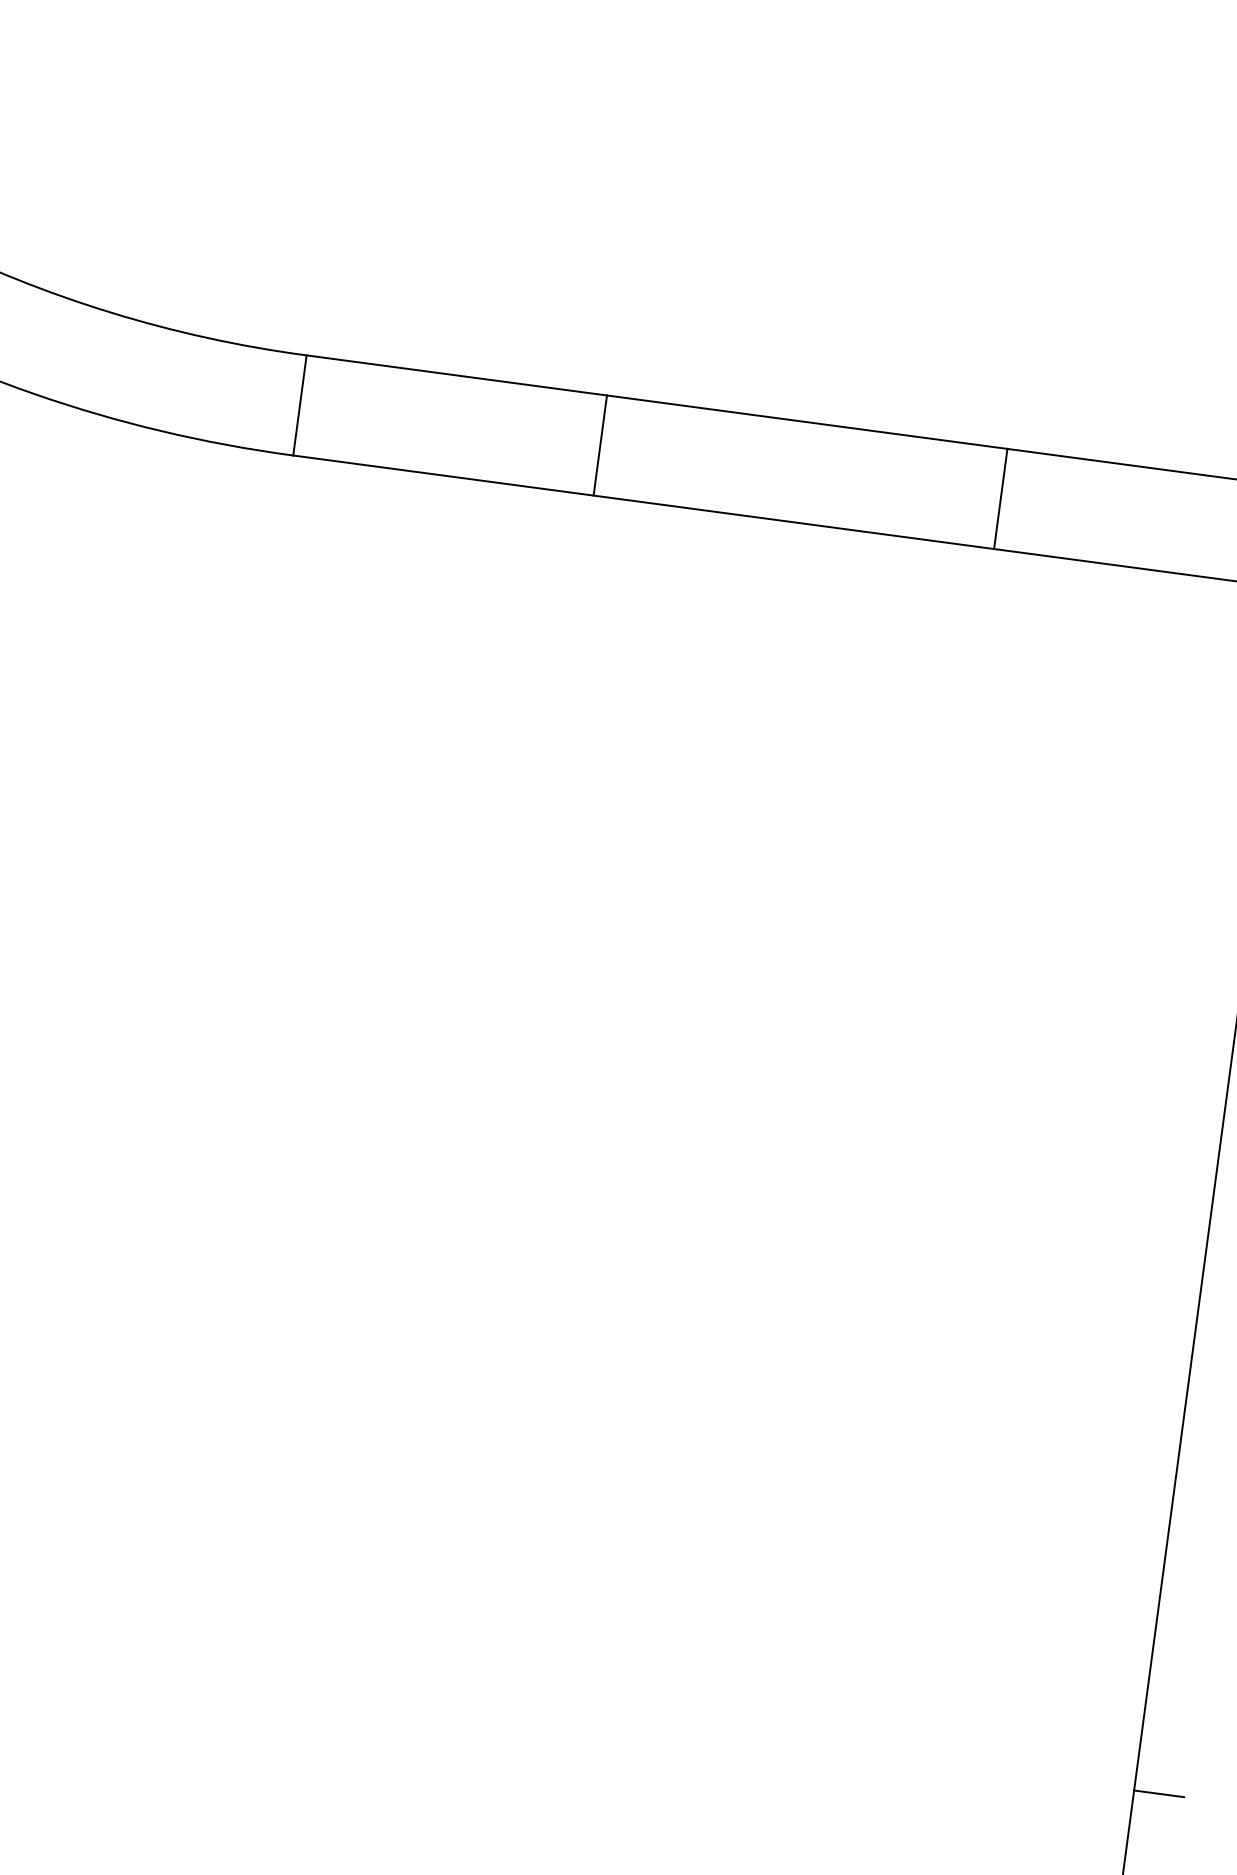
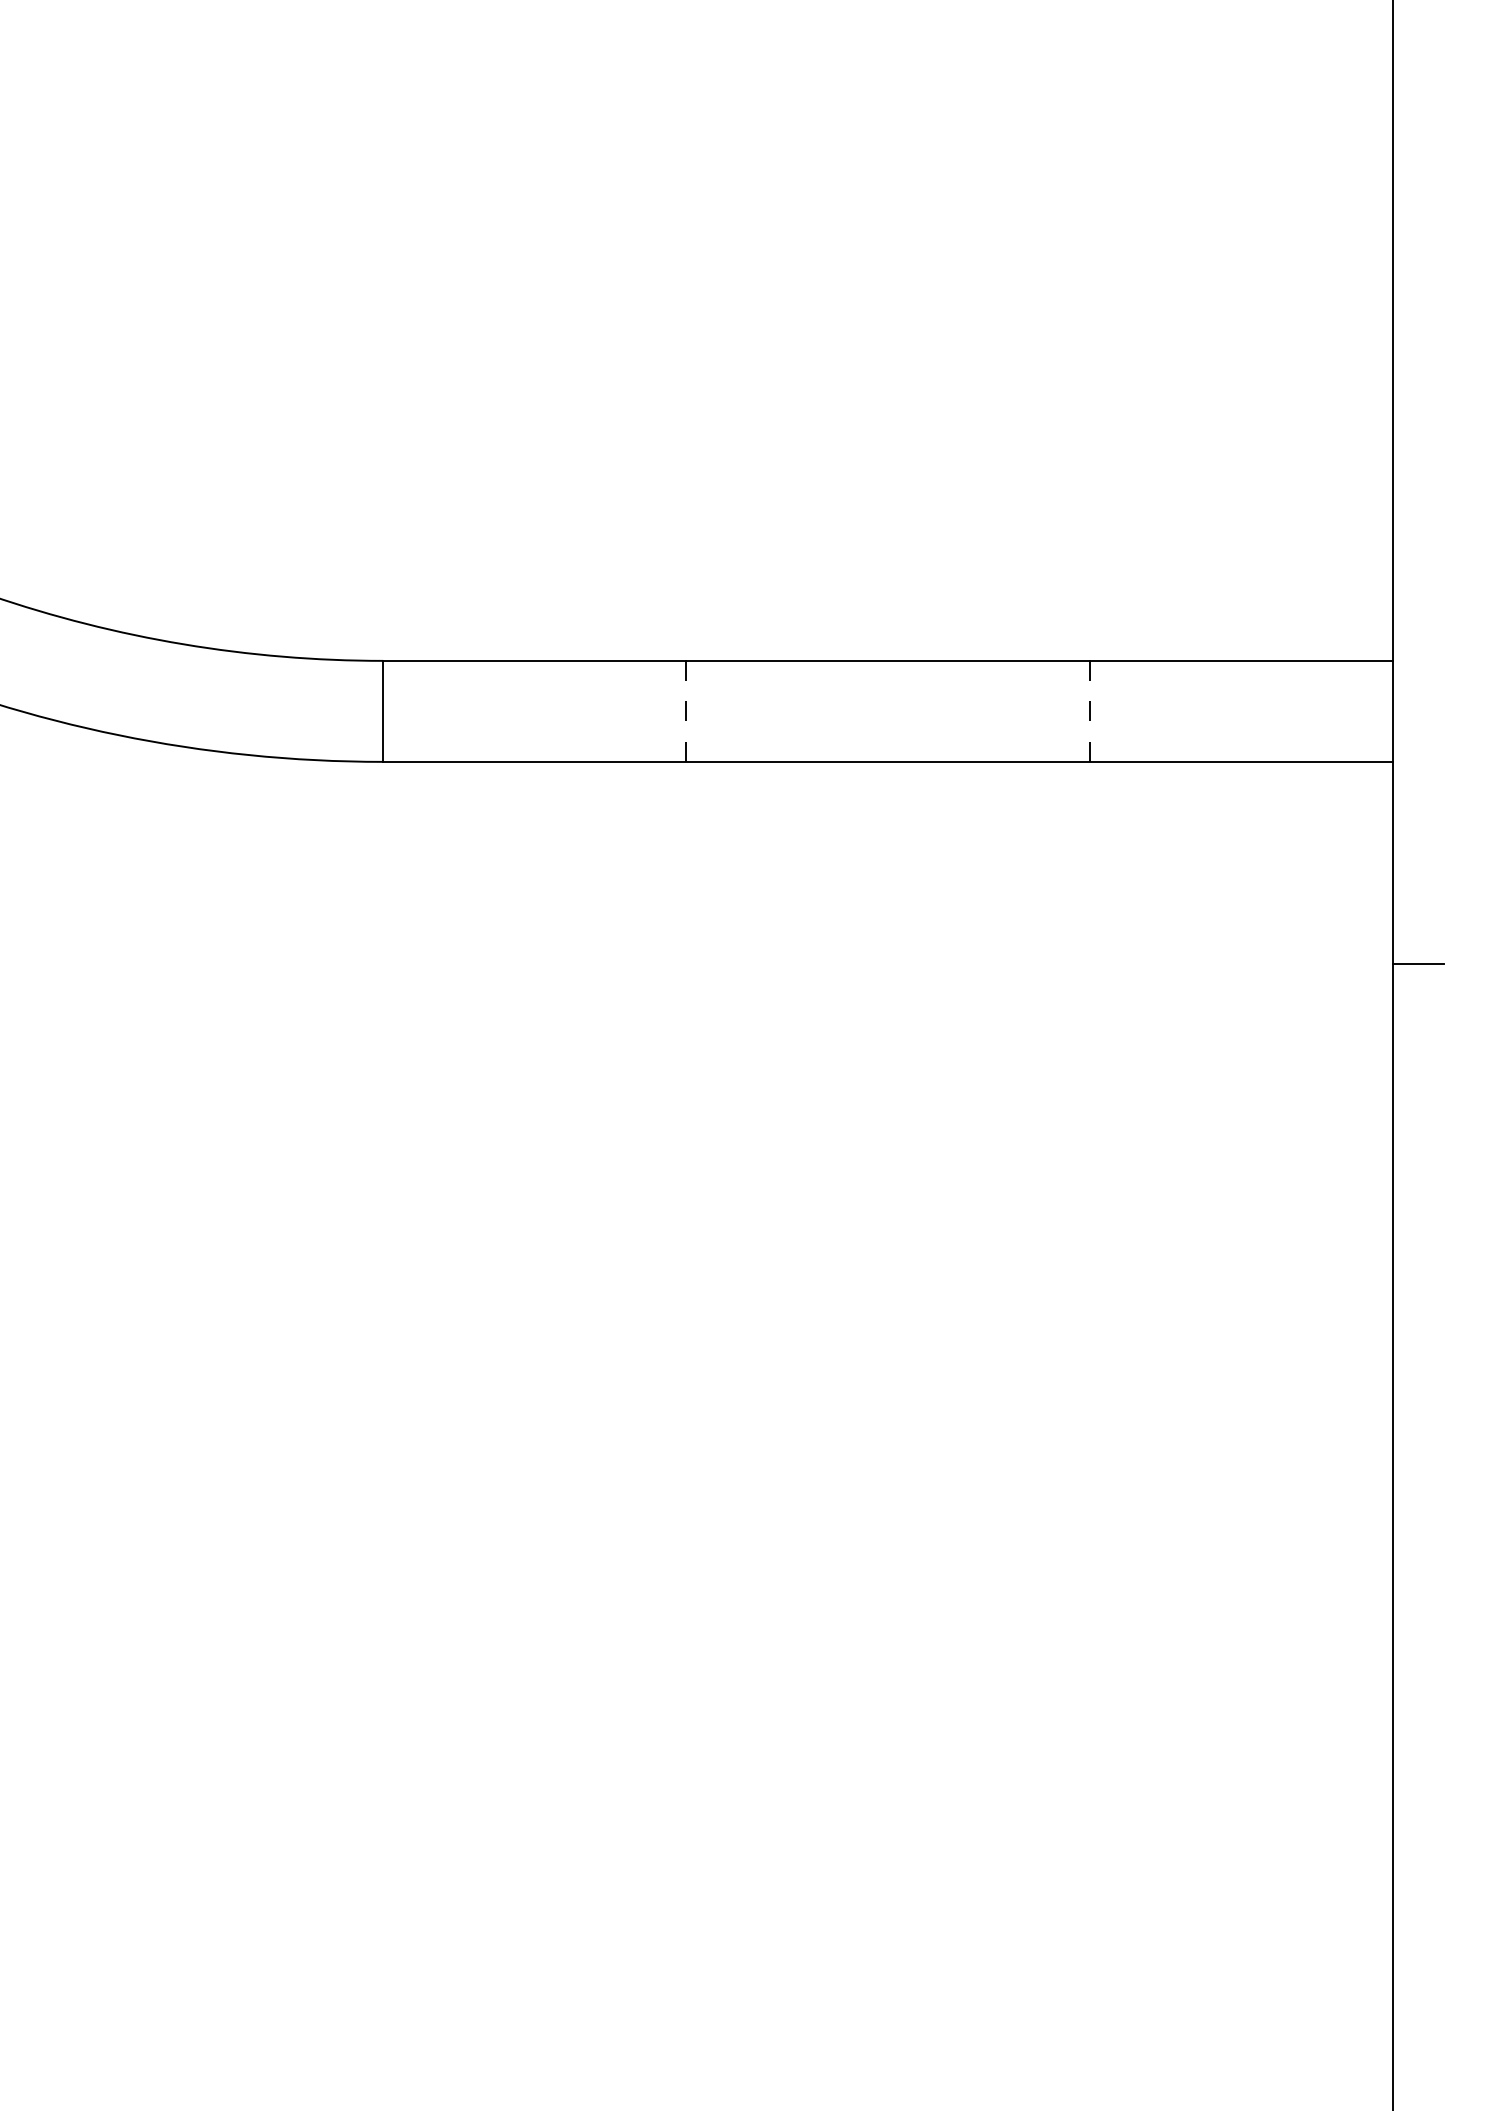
line: (600, 445) -> (686, 711), solid -> dashed
line: (1000, 499) -> (1090, 711), solid -> dashed
line: (1159, 1793) -> (1418, 1973), removed

